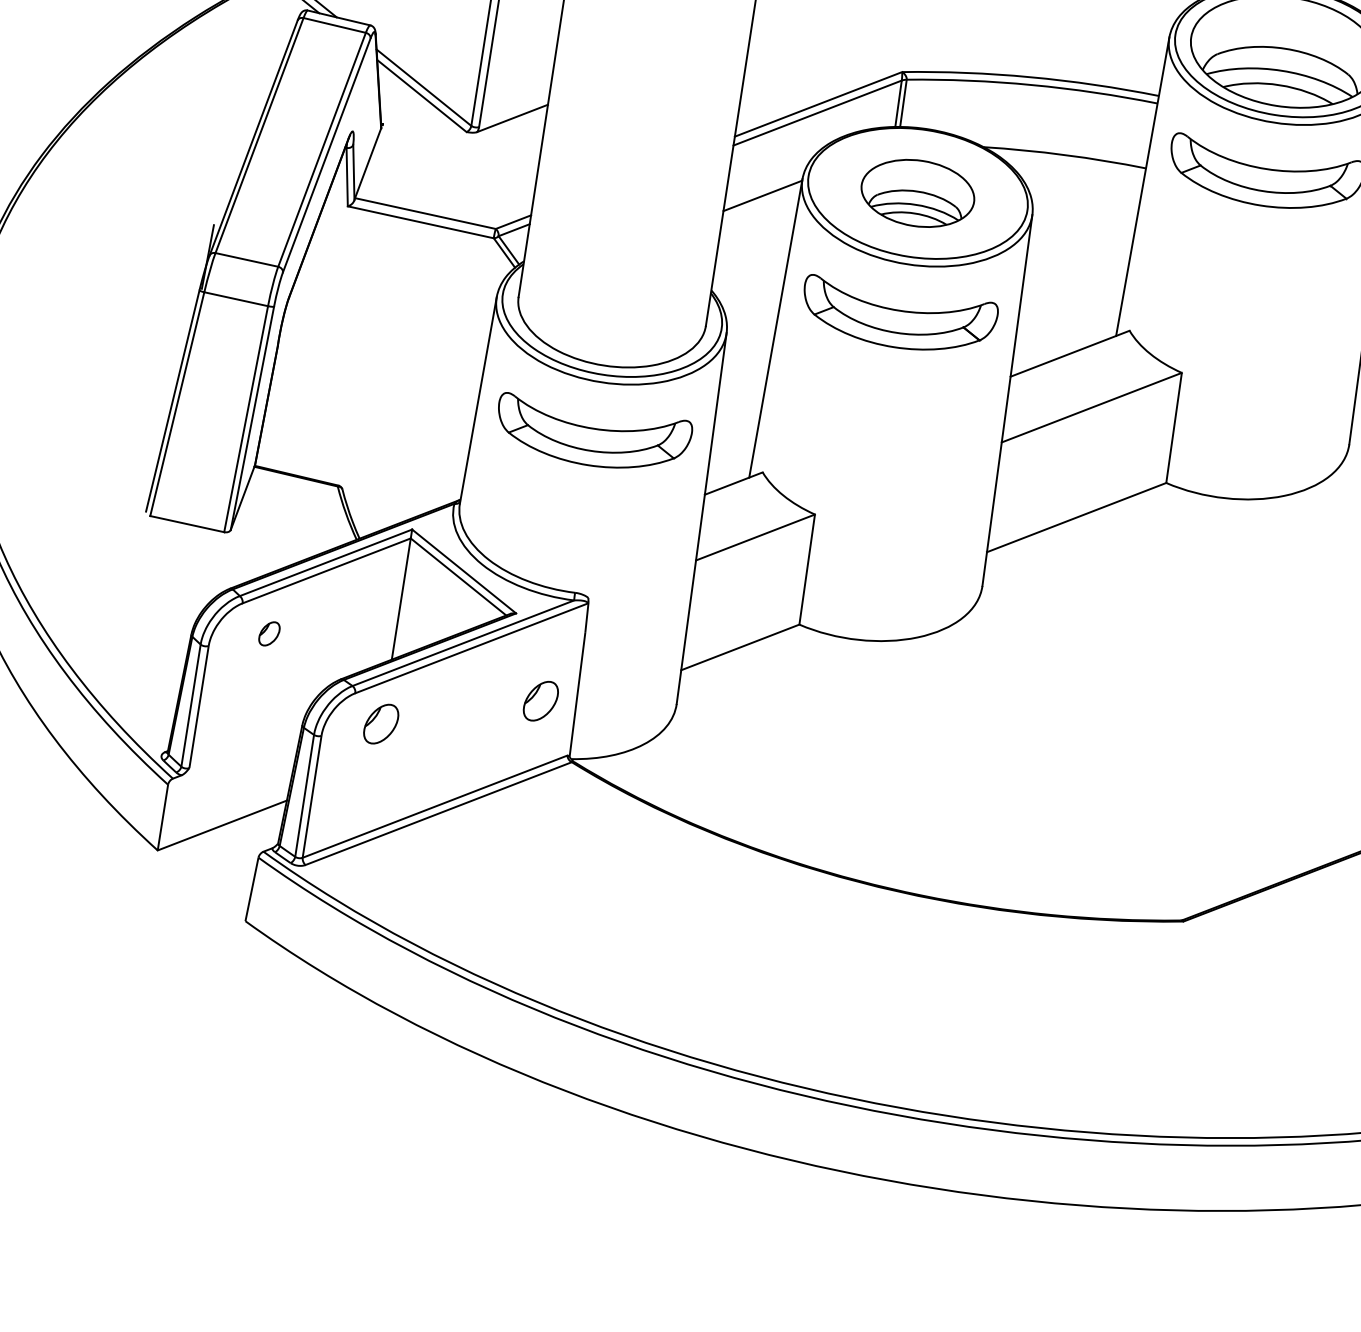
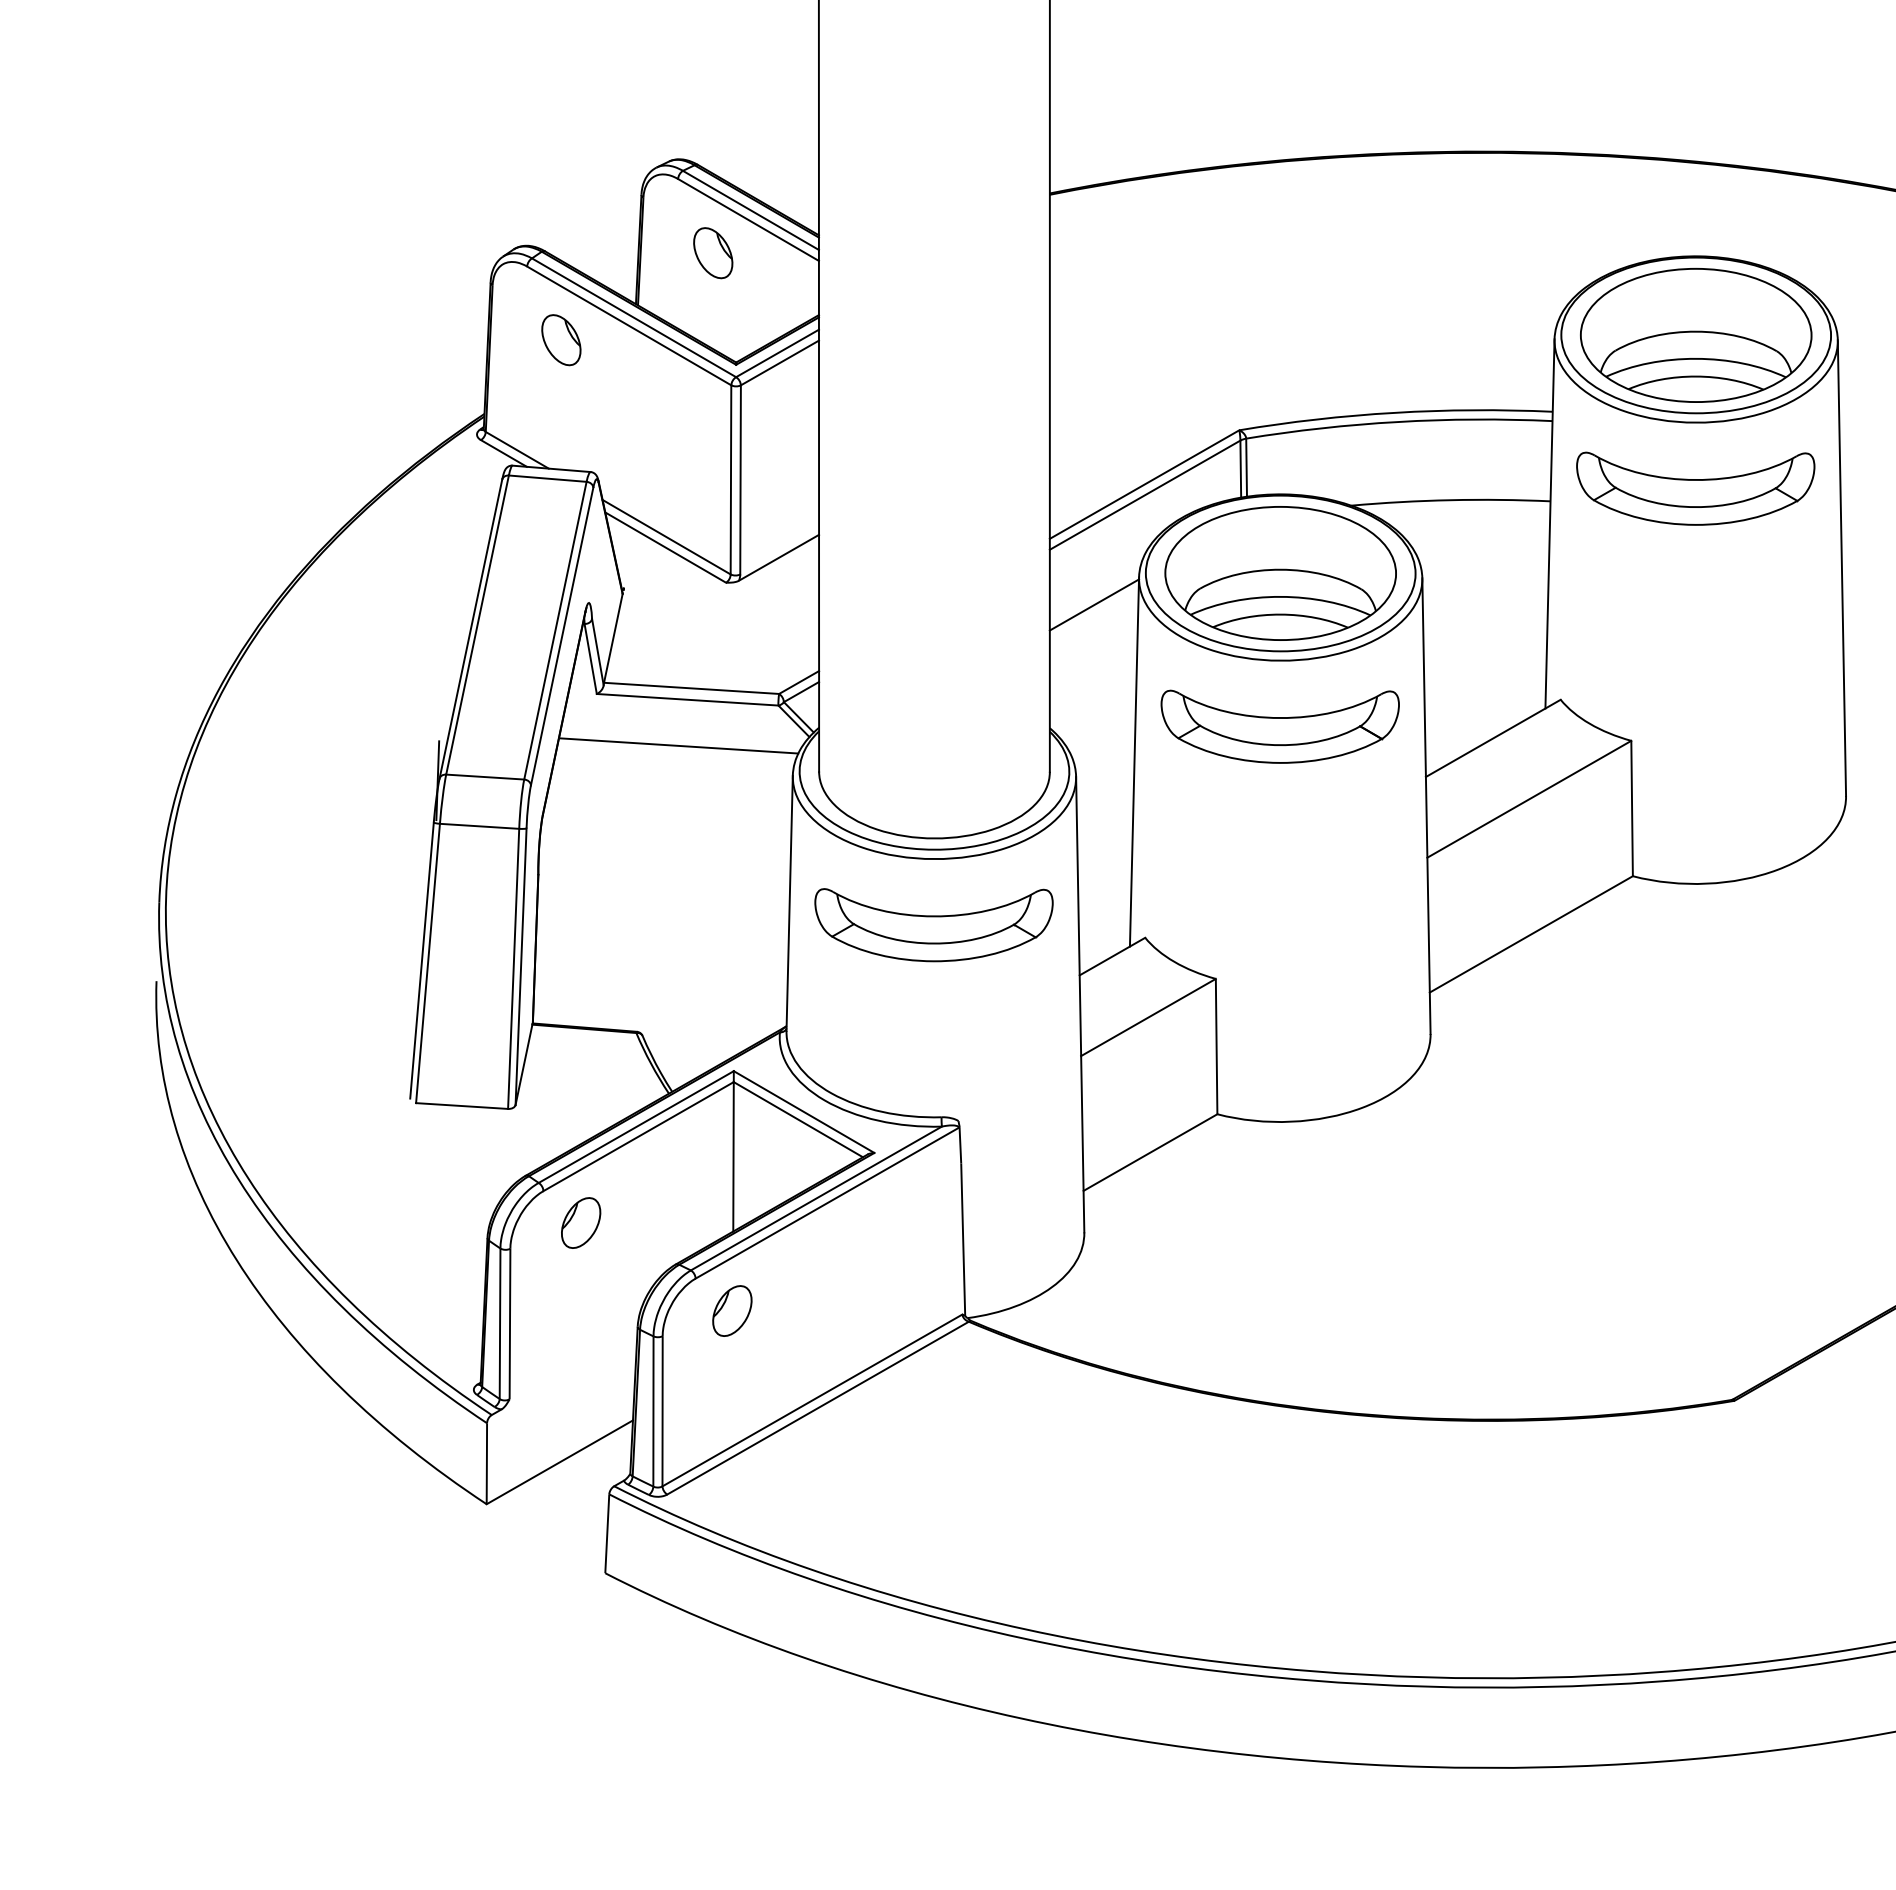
part: (917, 193) -> (1280, 573), size x1.67
line: (407, 258) -> (678, 745), added
part: (269, 633) -> (581, 1222), size x1.67
part: (541, 700) -> (920, 1253), removed

